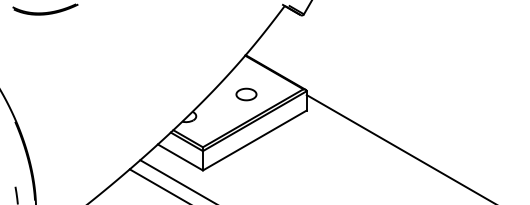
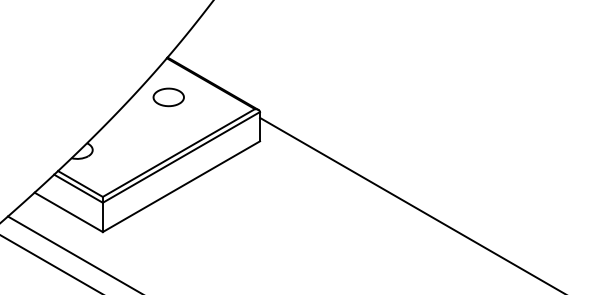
part: (246, 94) -> (168, 97), moved

